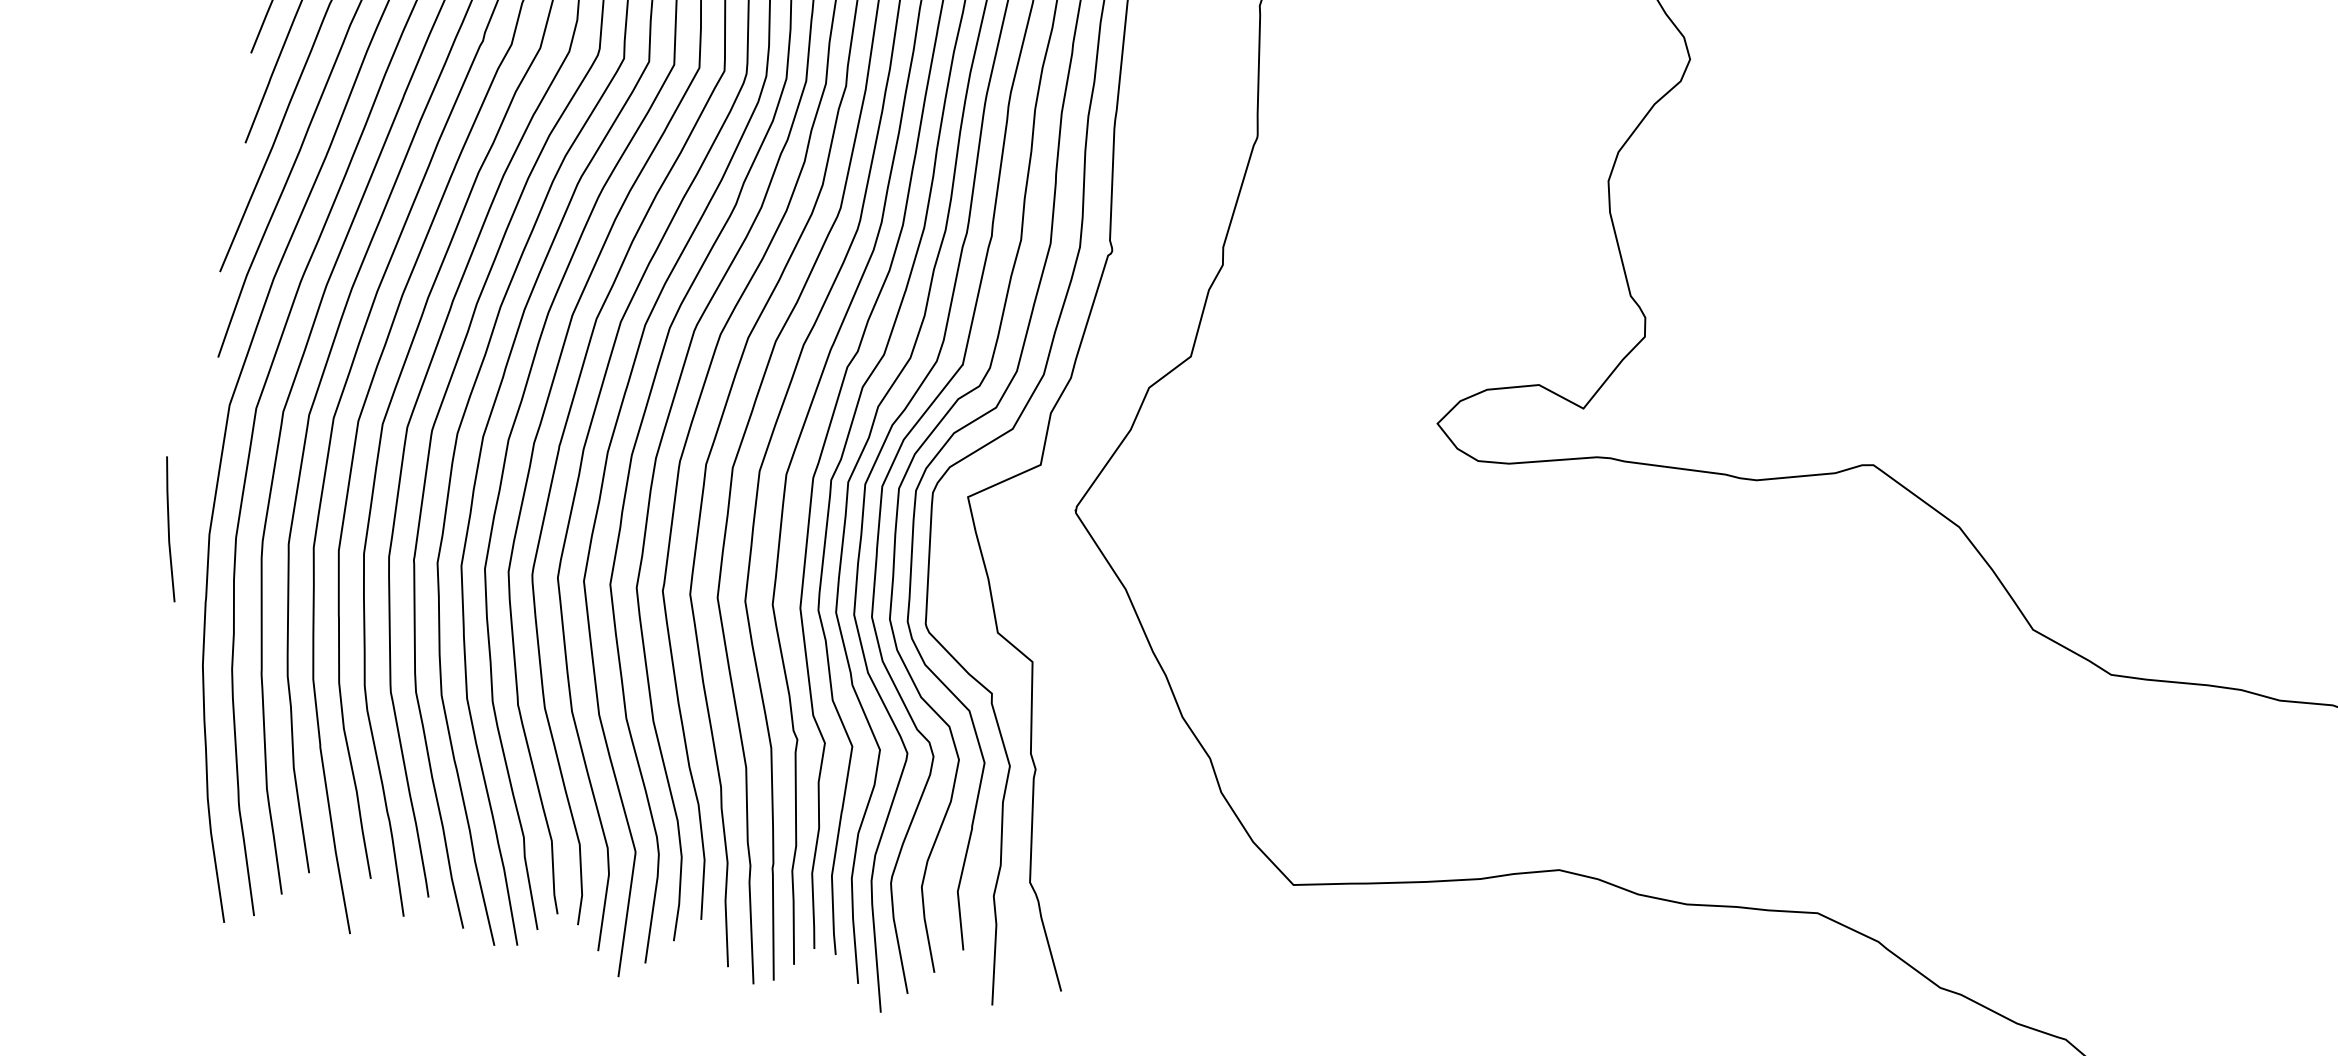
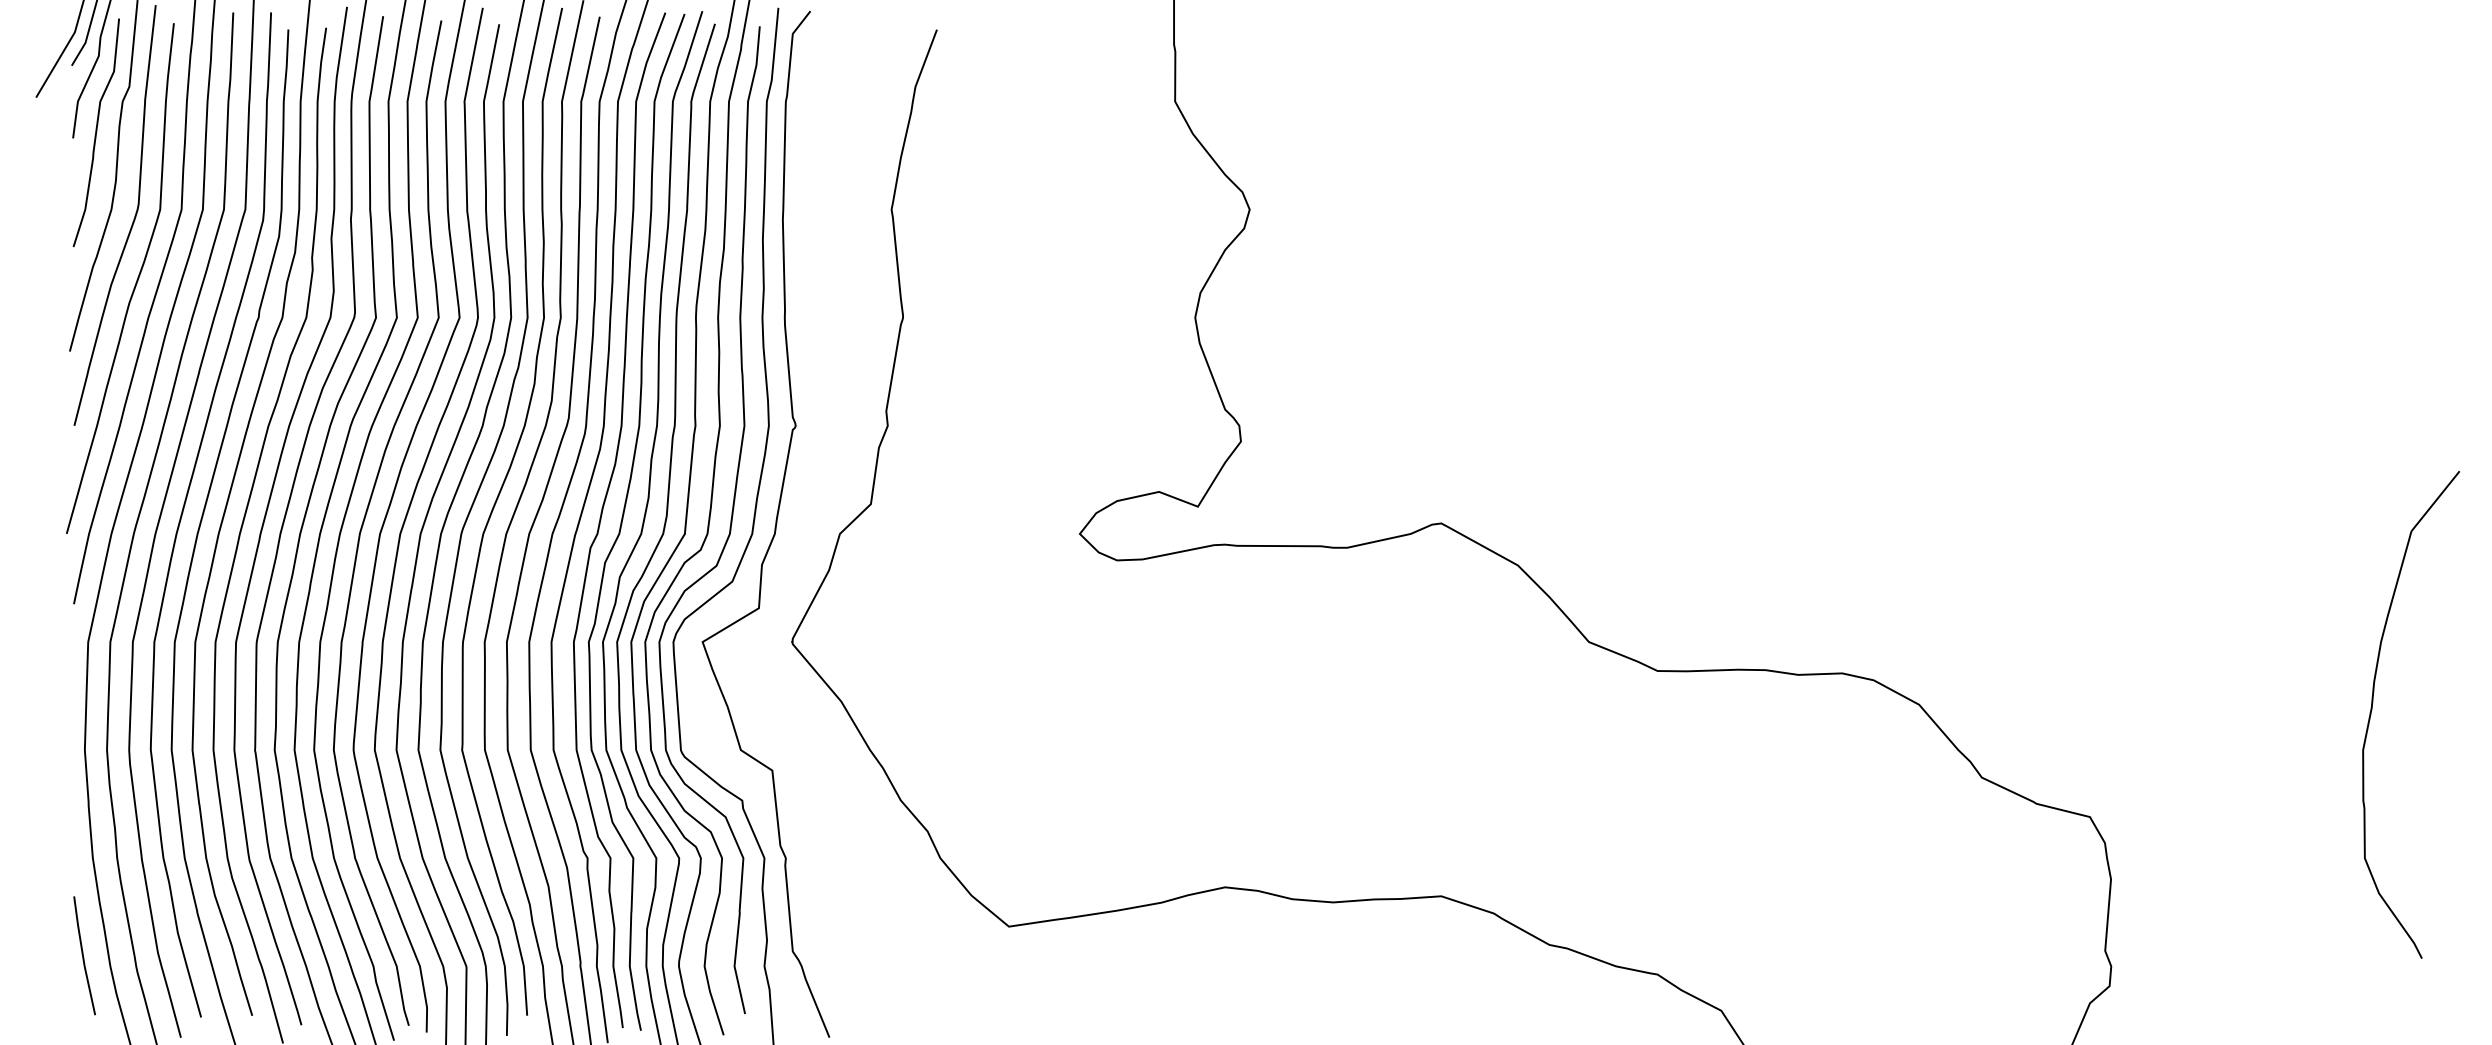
line: (169, 528) -> (83, 955), moved

